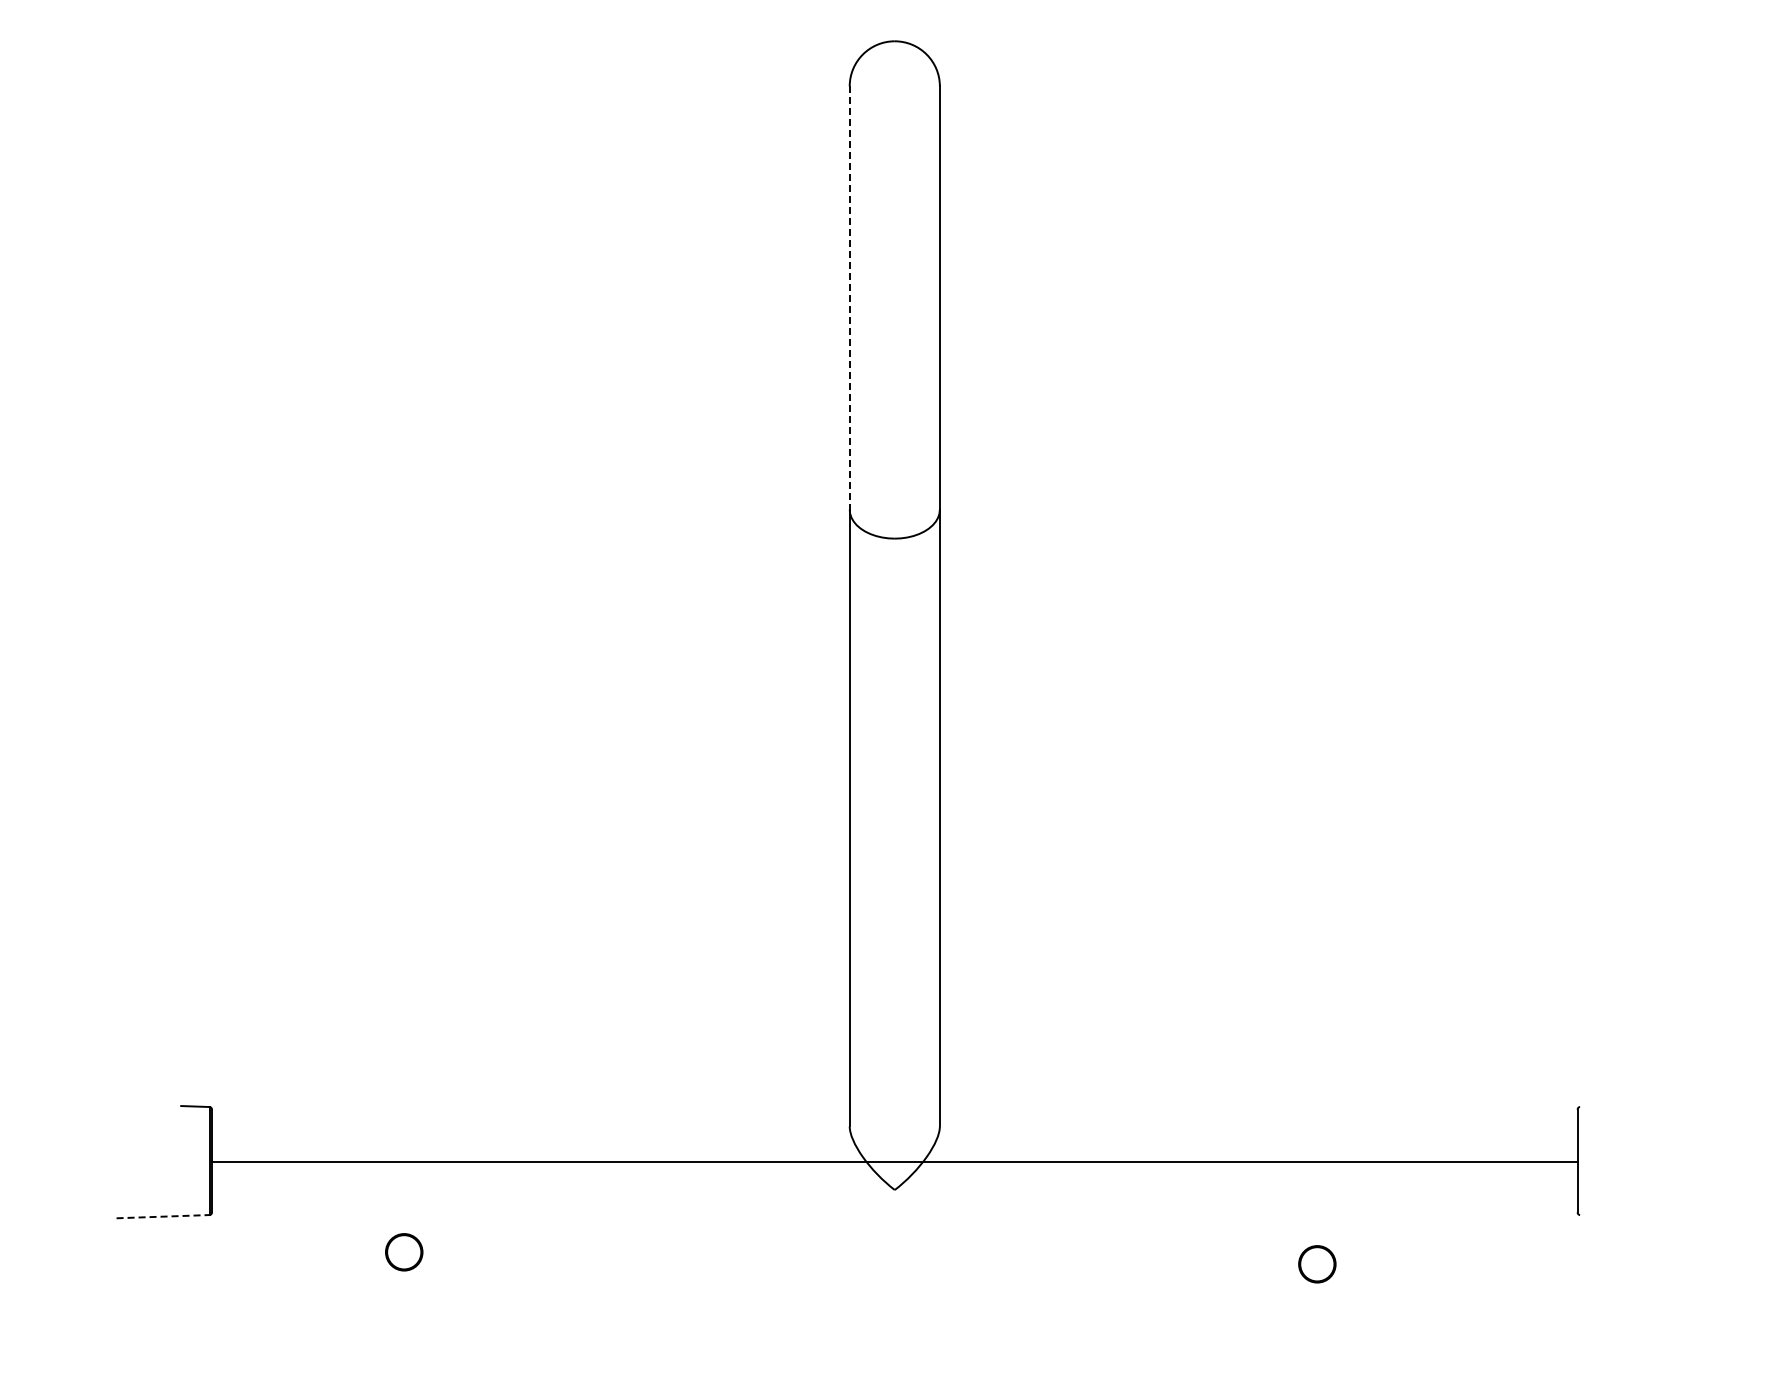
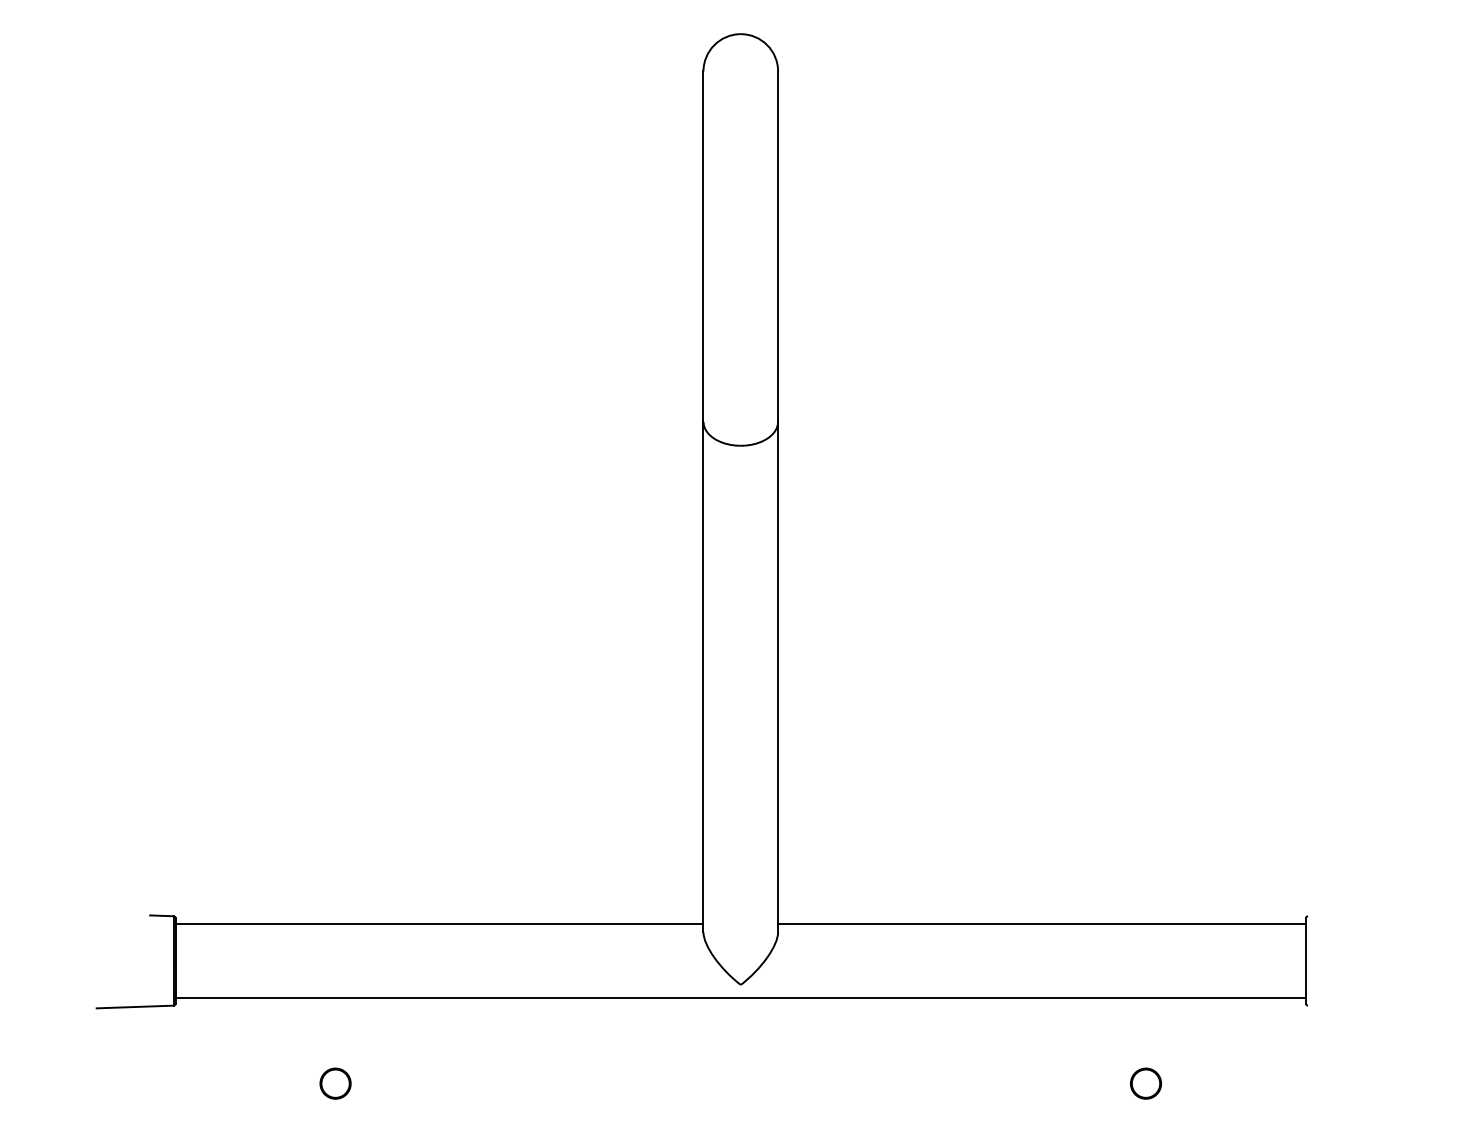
line: (849, 298) -> (703, 247), dashed -> solid
line: (530, 1115) -> (439, 923), added
line: (1258, 1115) -> (1041, 923), added
line: (894, 1162) -> (740, 998), moved
line: (163, 1216) -> (135, 1006), dashed -> solid
circle: (404, 1252) -> (335, 1083), moved
circle: (1317, 1264) -> (1146, 1083), moved

